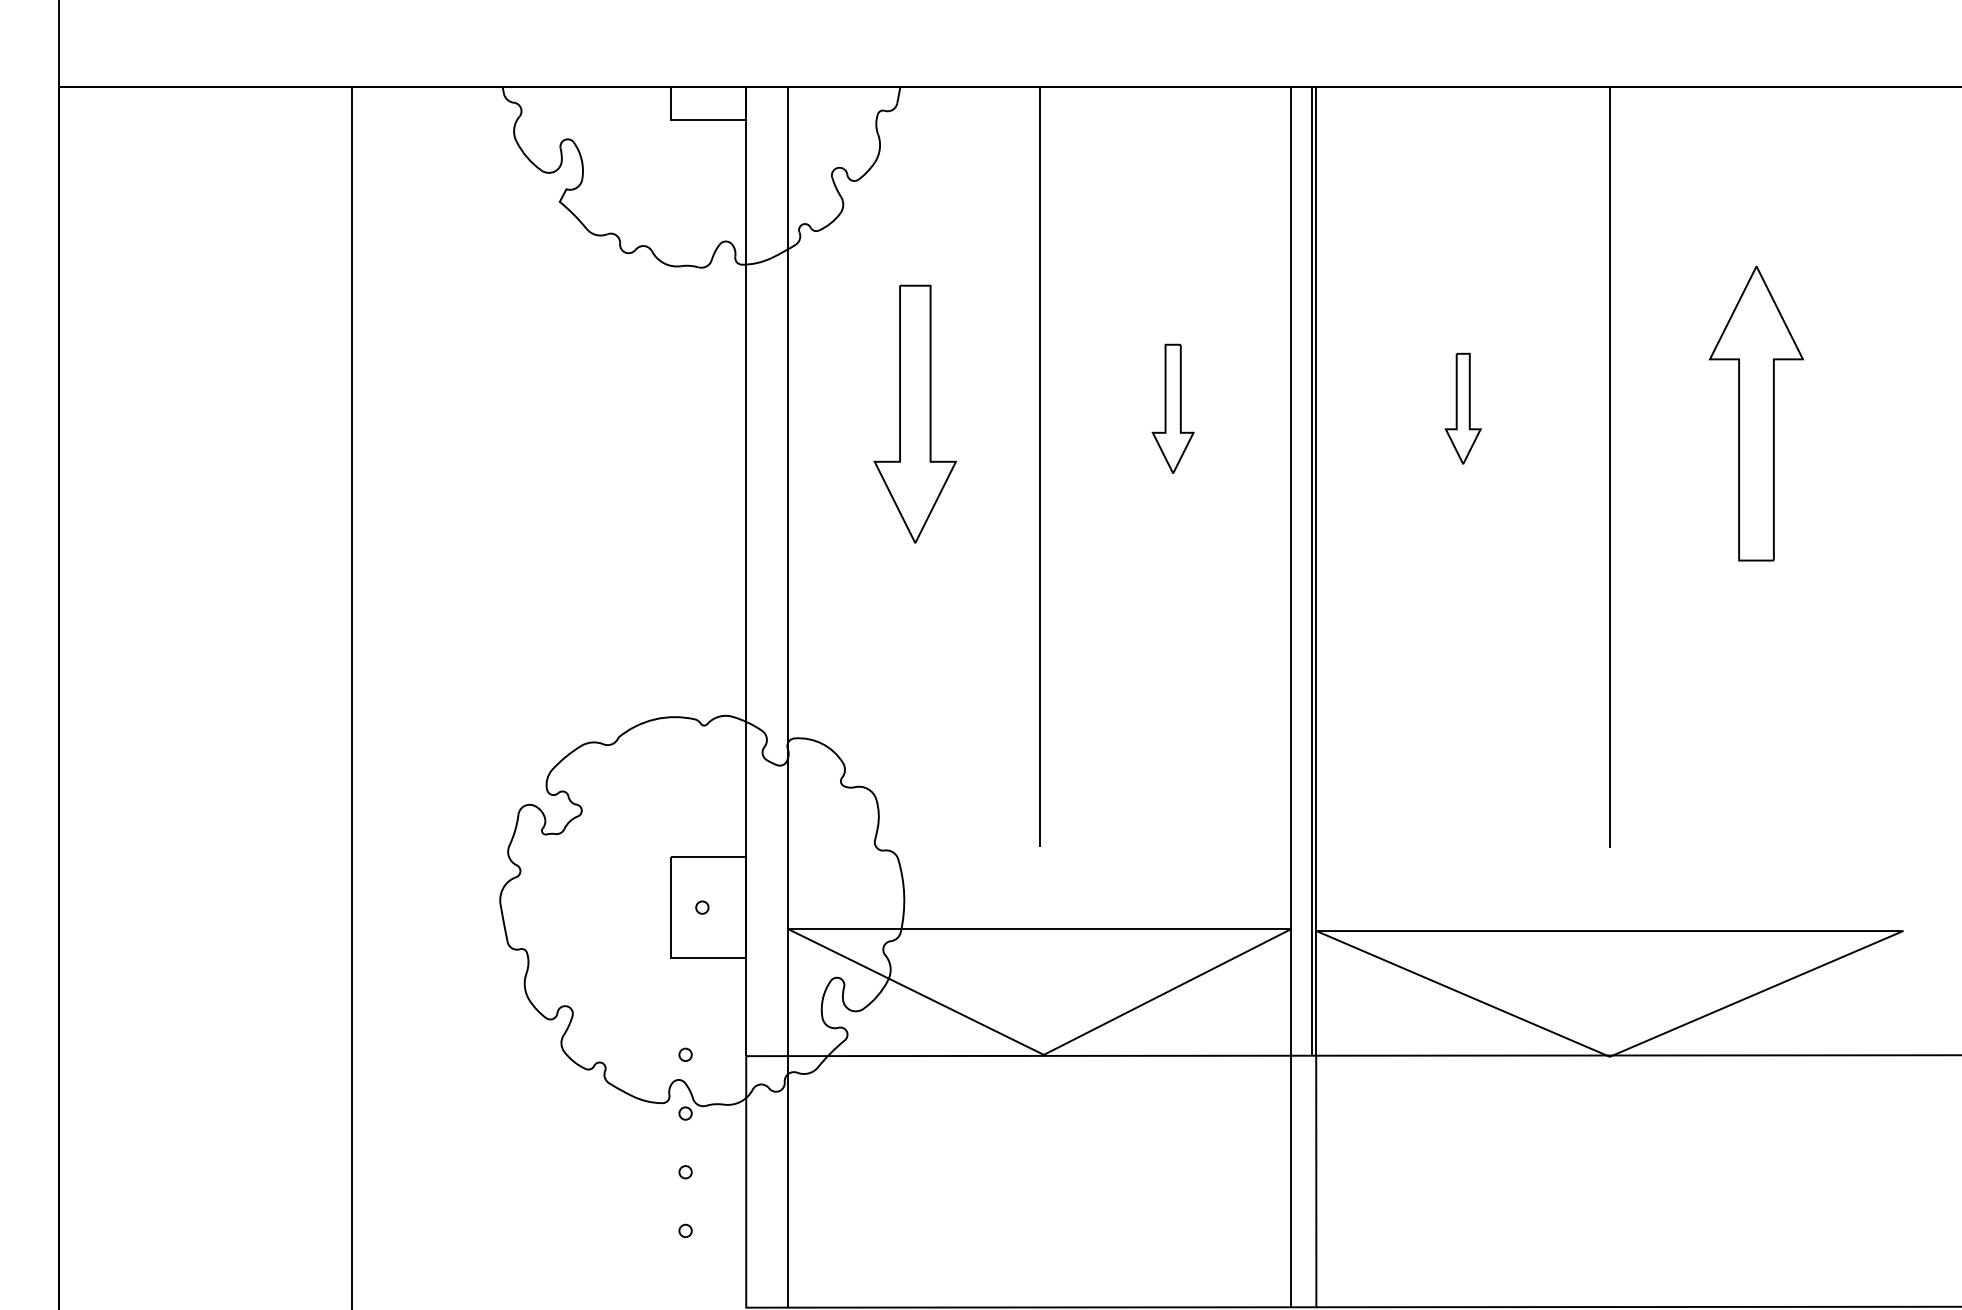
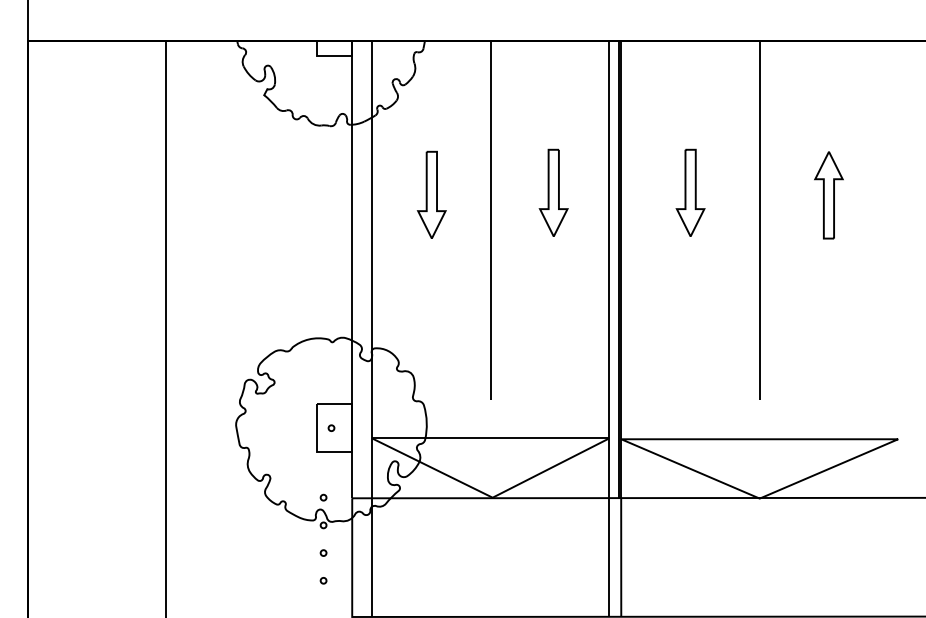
part: (1172, 408) -> (553, 192), size x1.43
part: (1463, 408) -> (690, 192), size x1.67
part: (914, 412) -> (431, 194), size x0.71
part: (1755, 414) -> (828, 195), size x0.62

